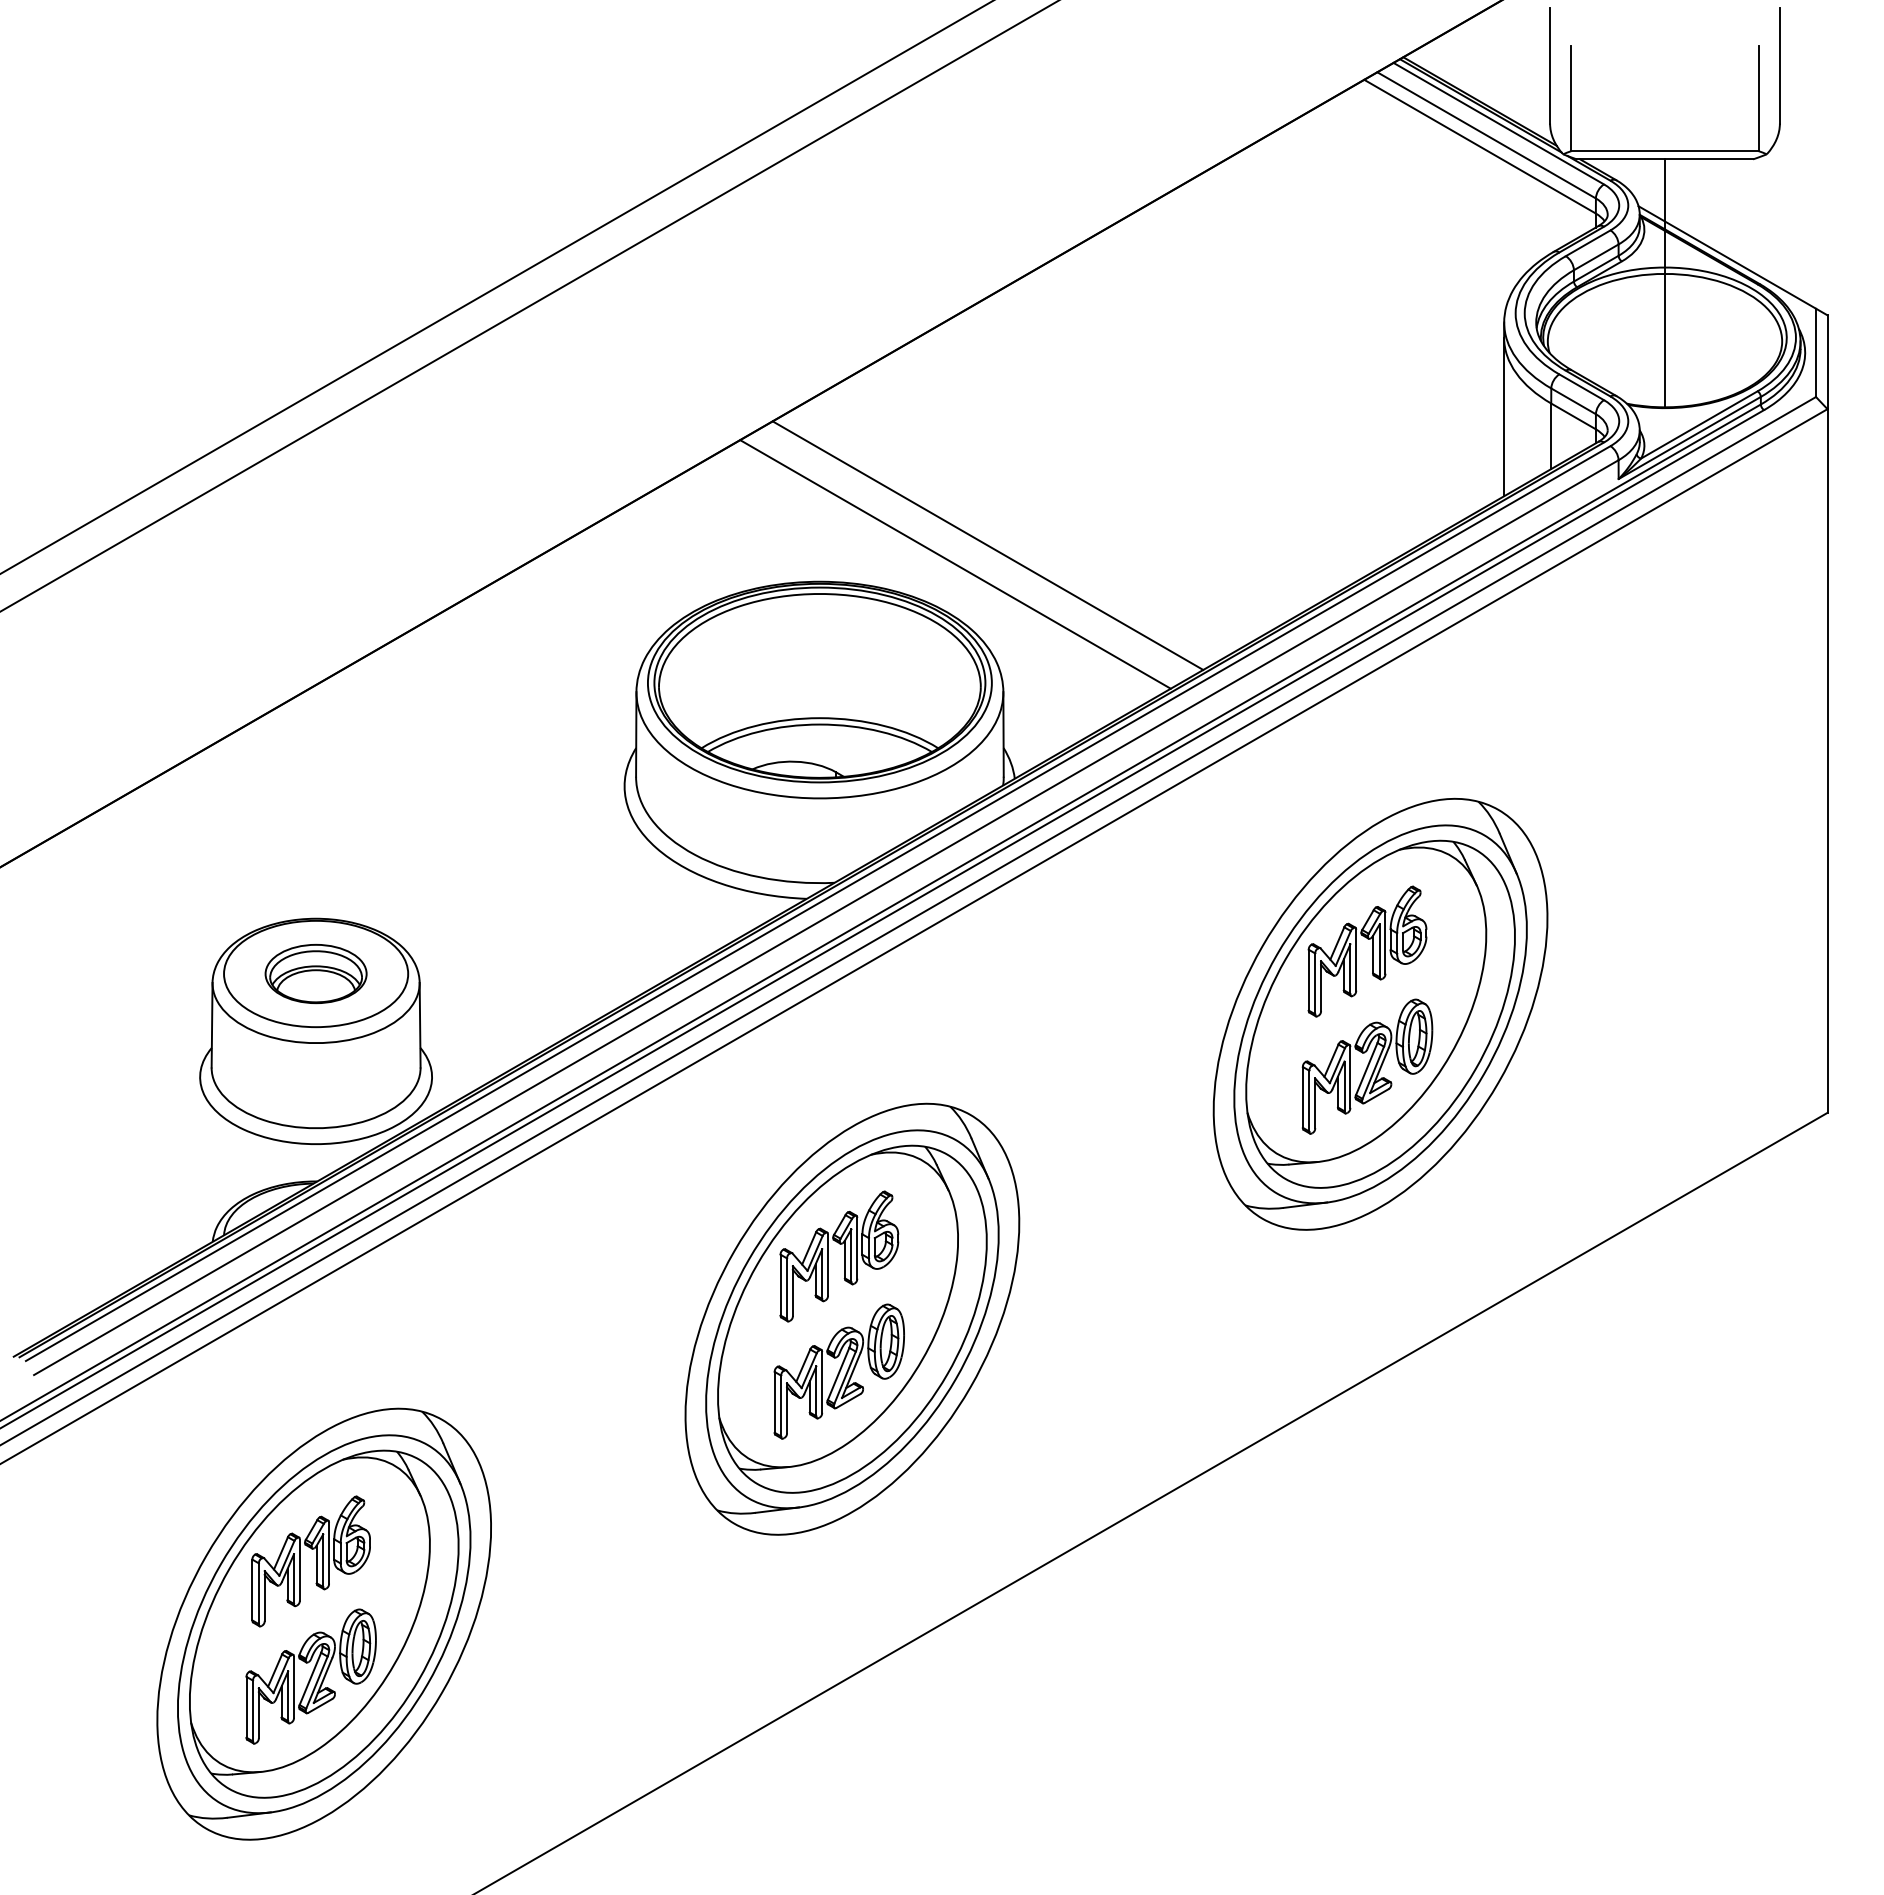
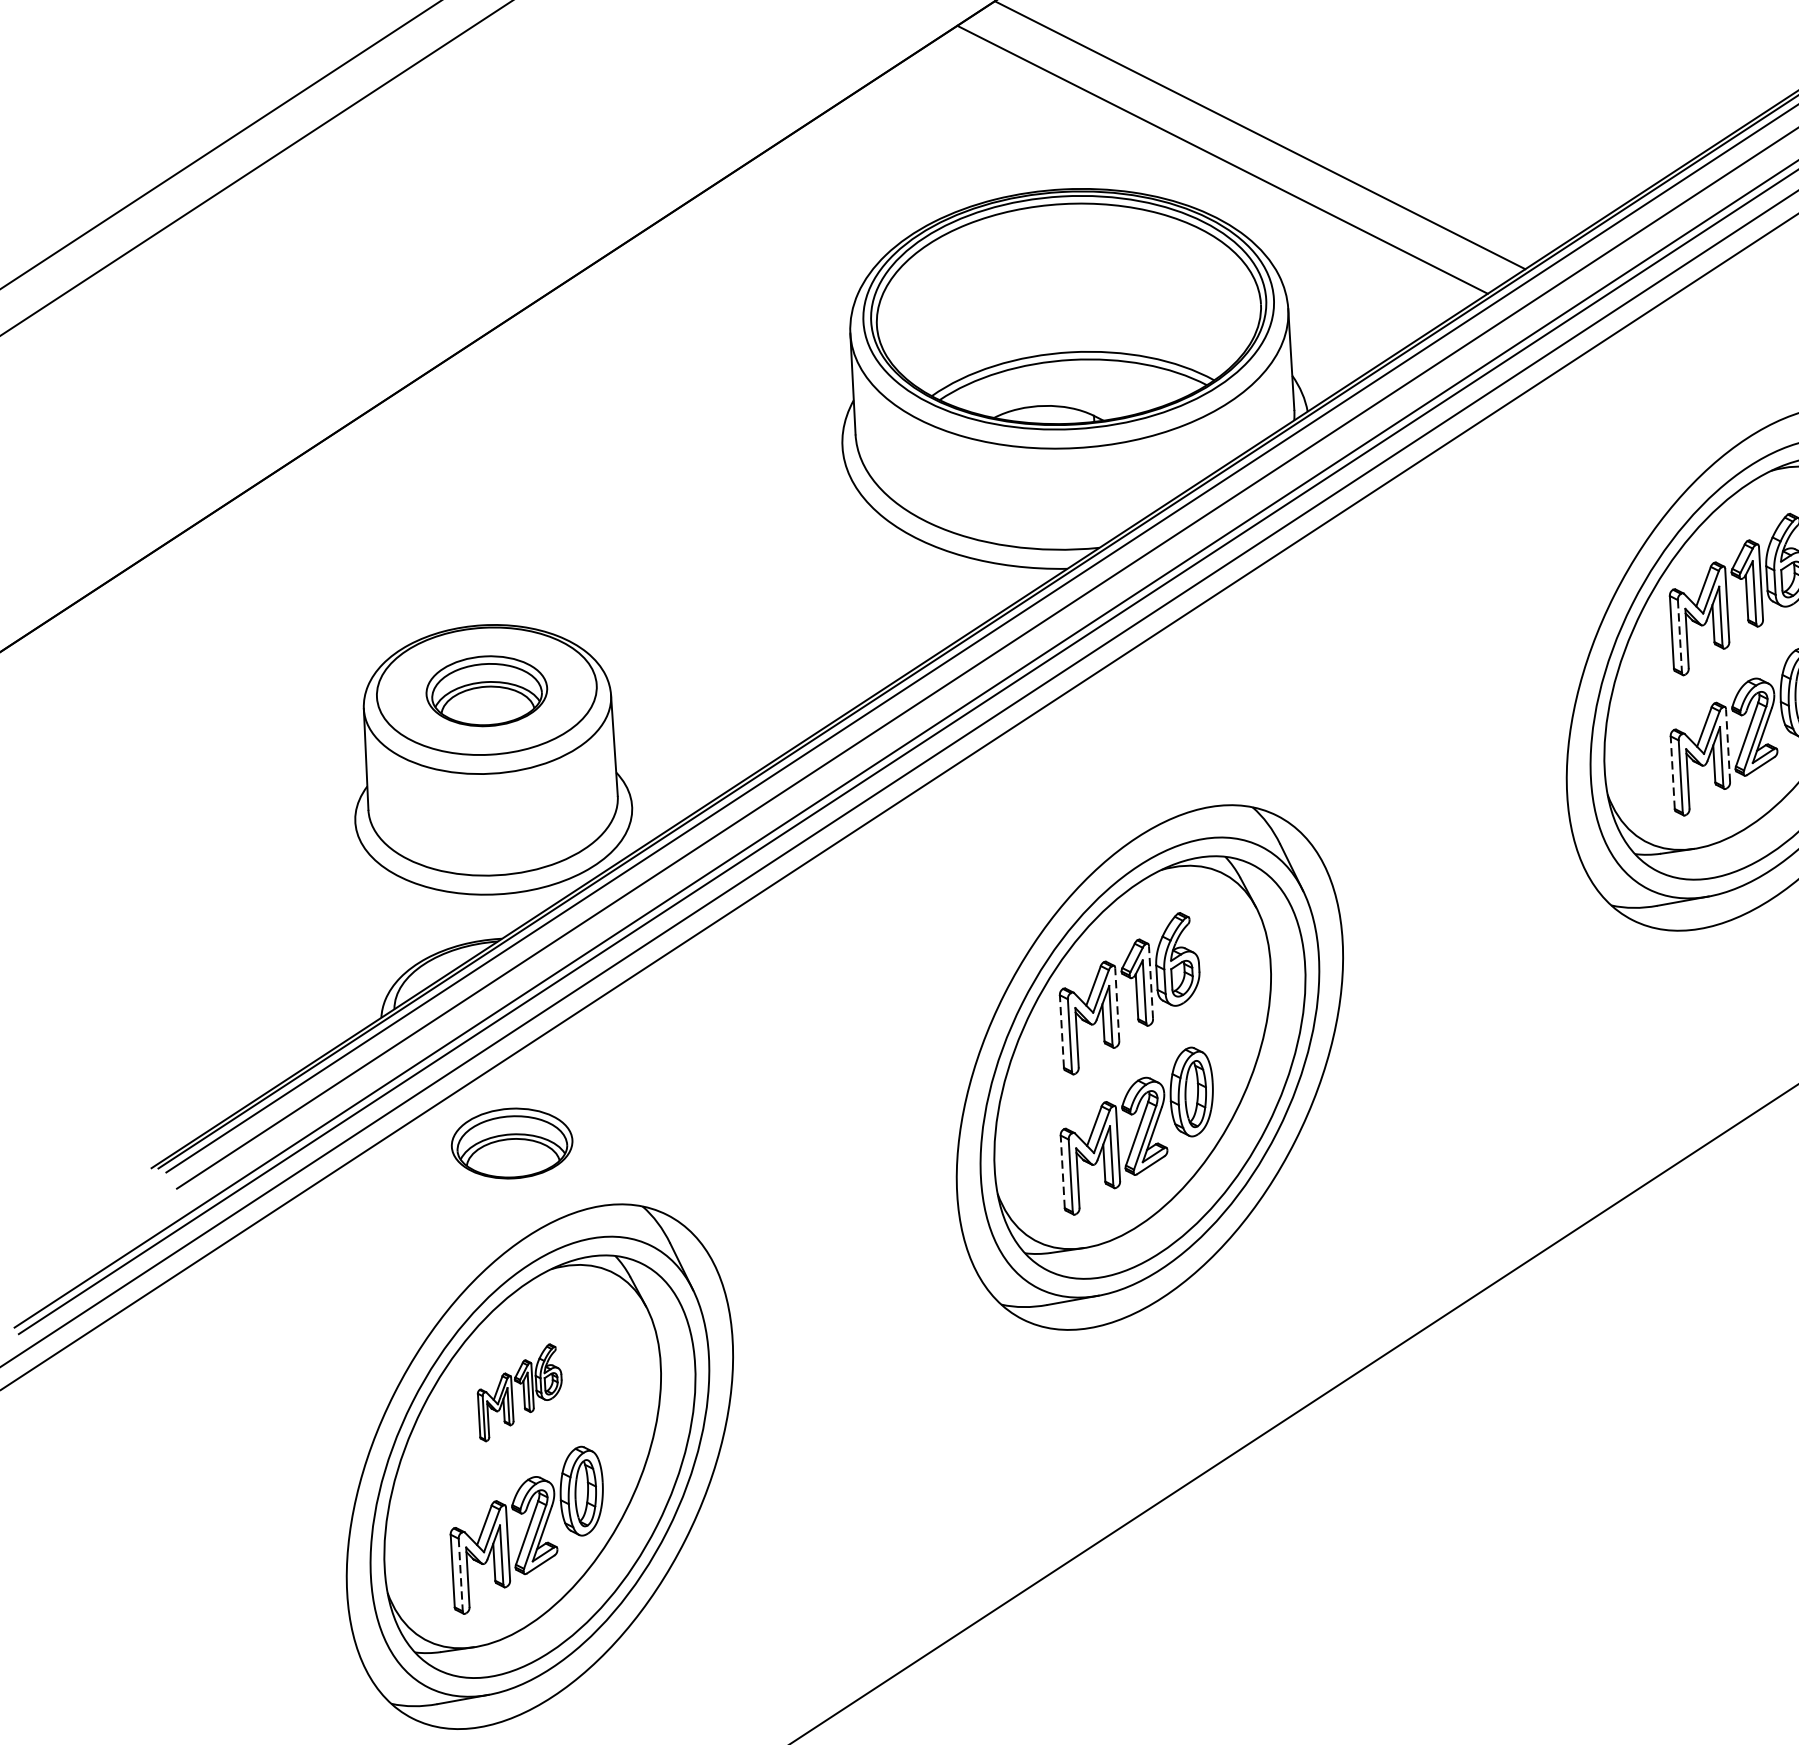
line: (1315, 984) -> (1680, 637), solid -> dashed
line: (1350, 1076) -> (1728, 744), solid -> dashed
line: (1302, 1096) -> (1672, 771), solid -> dashed
line: (857, 1247) -> (1151, 981), solid -> dashed
line: (828, 1264) -> (1117, 1003), solid -> dashed
line: (780, 1284) -> (1061, 1030), solid -> dashed
part: (315, 1353) -> (511, 1144), added
line: (774, 1401) -> (1062, 1170), solid -> dashed
part: (310, 1561) -> (519, 1392), size x0.6
line: (253, 1711) -> (461, 1575), solid -> dashed

